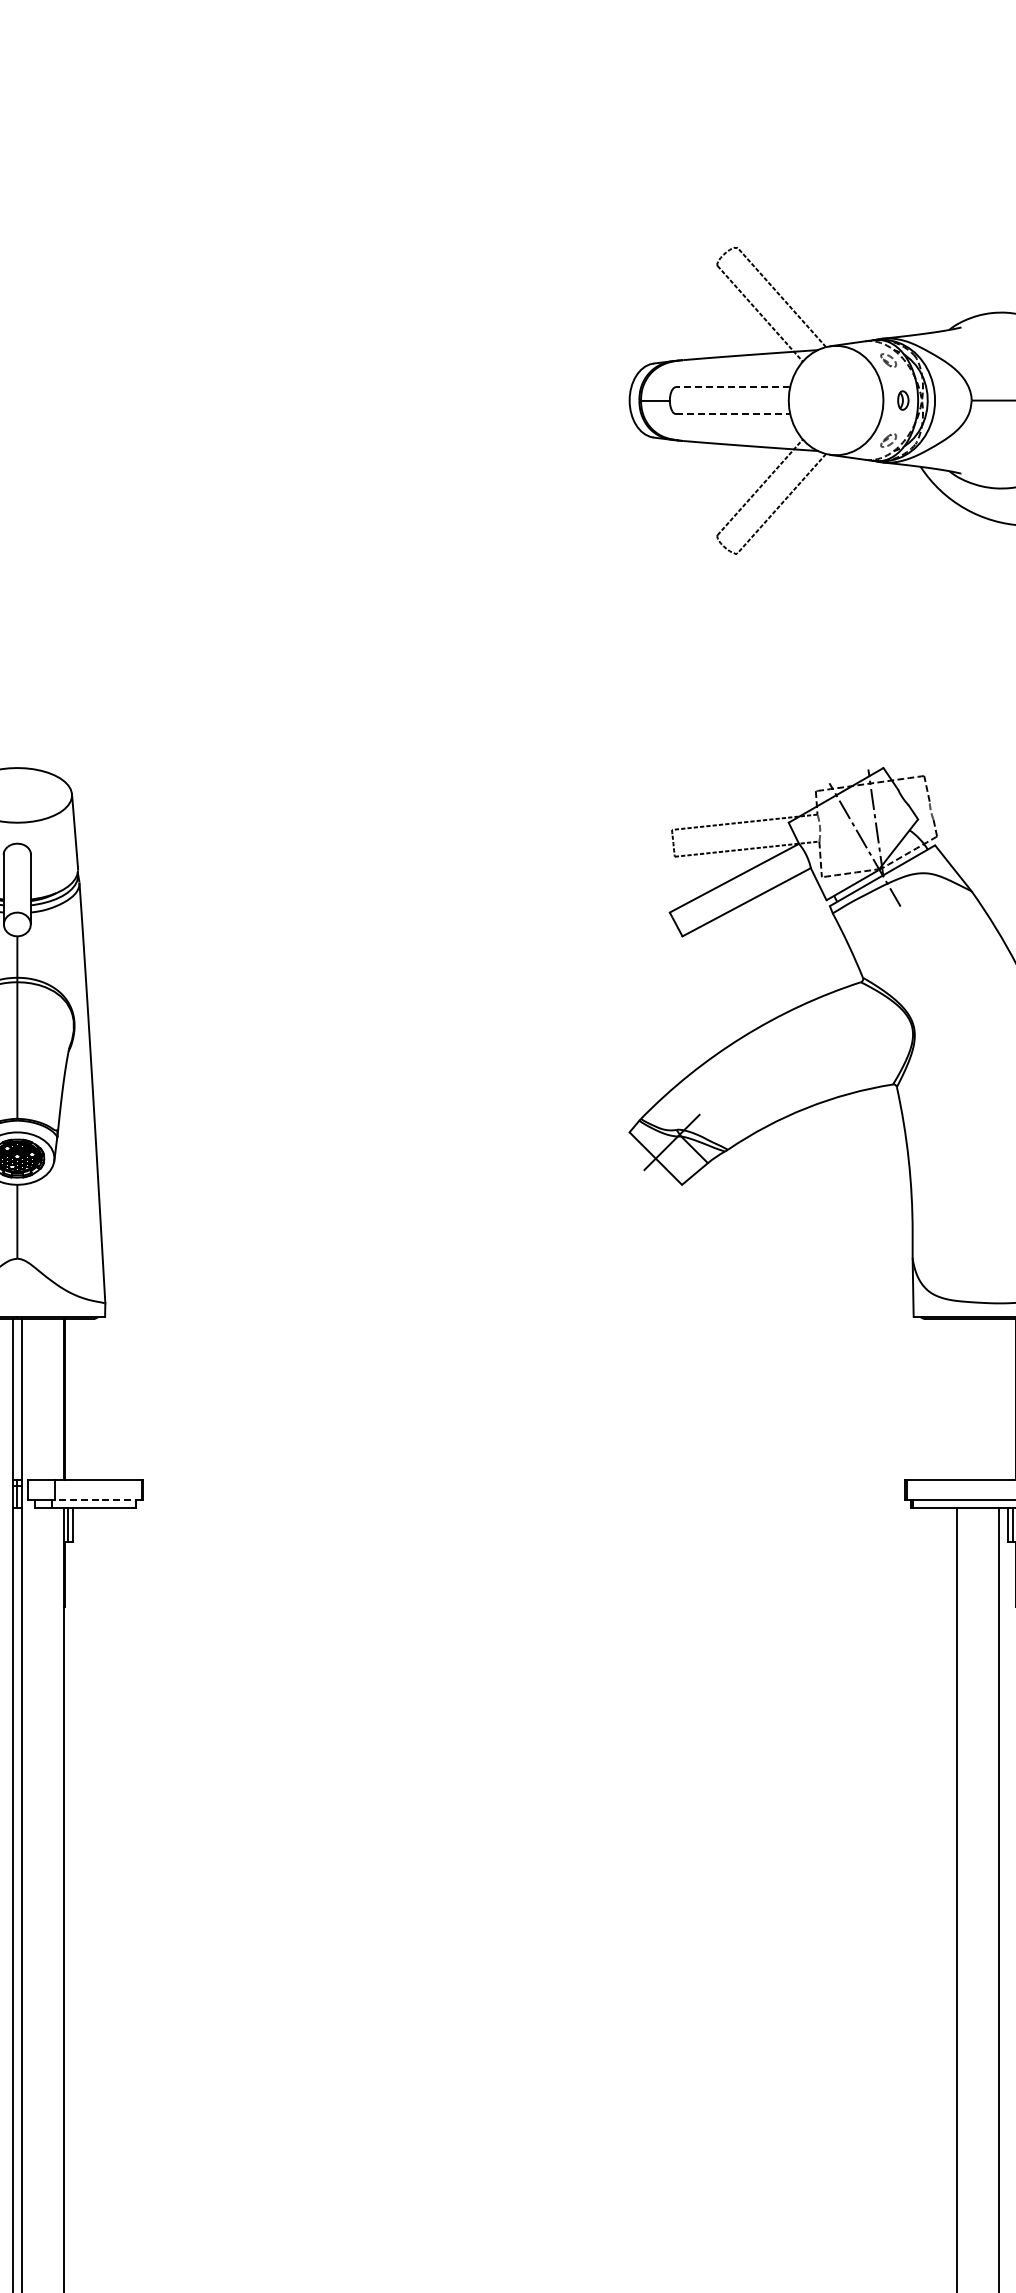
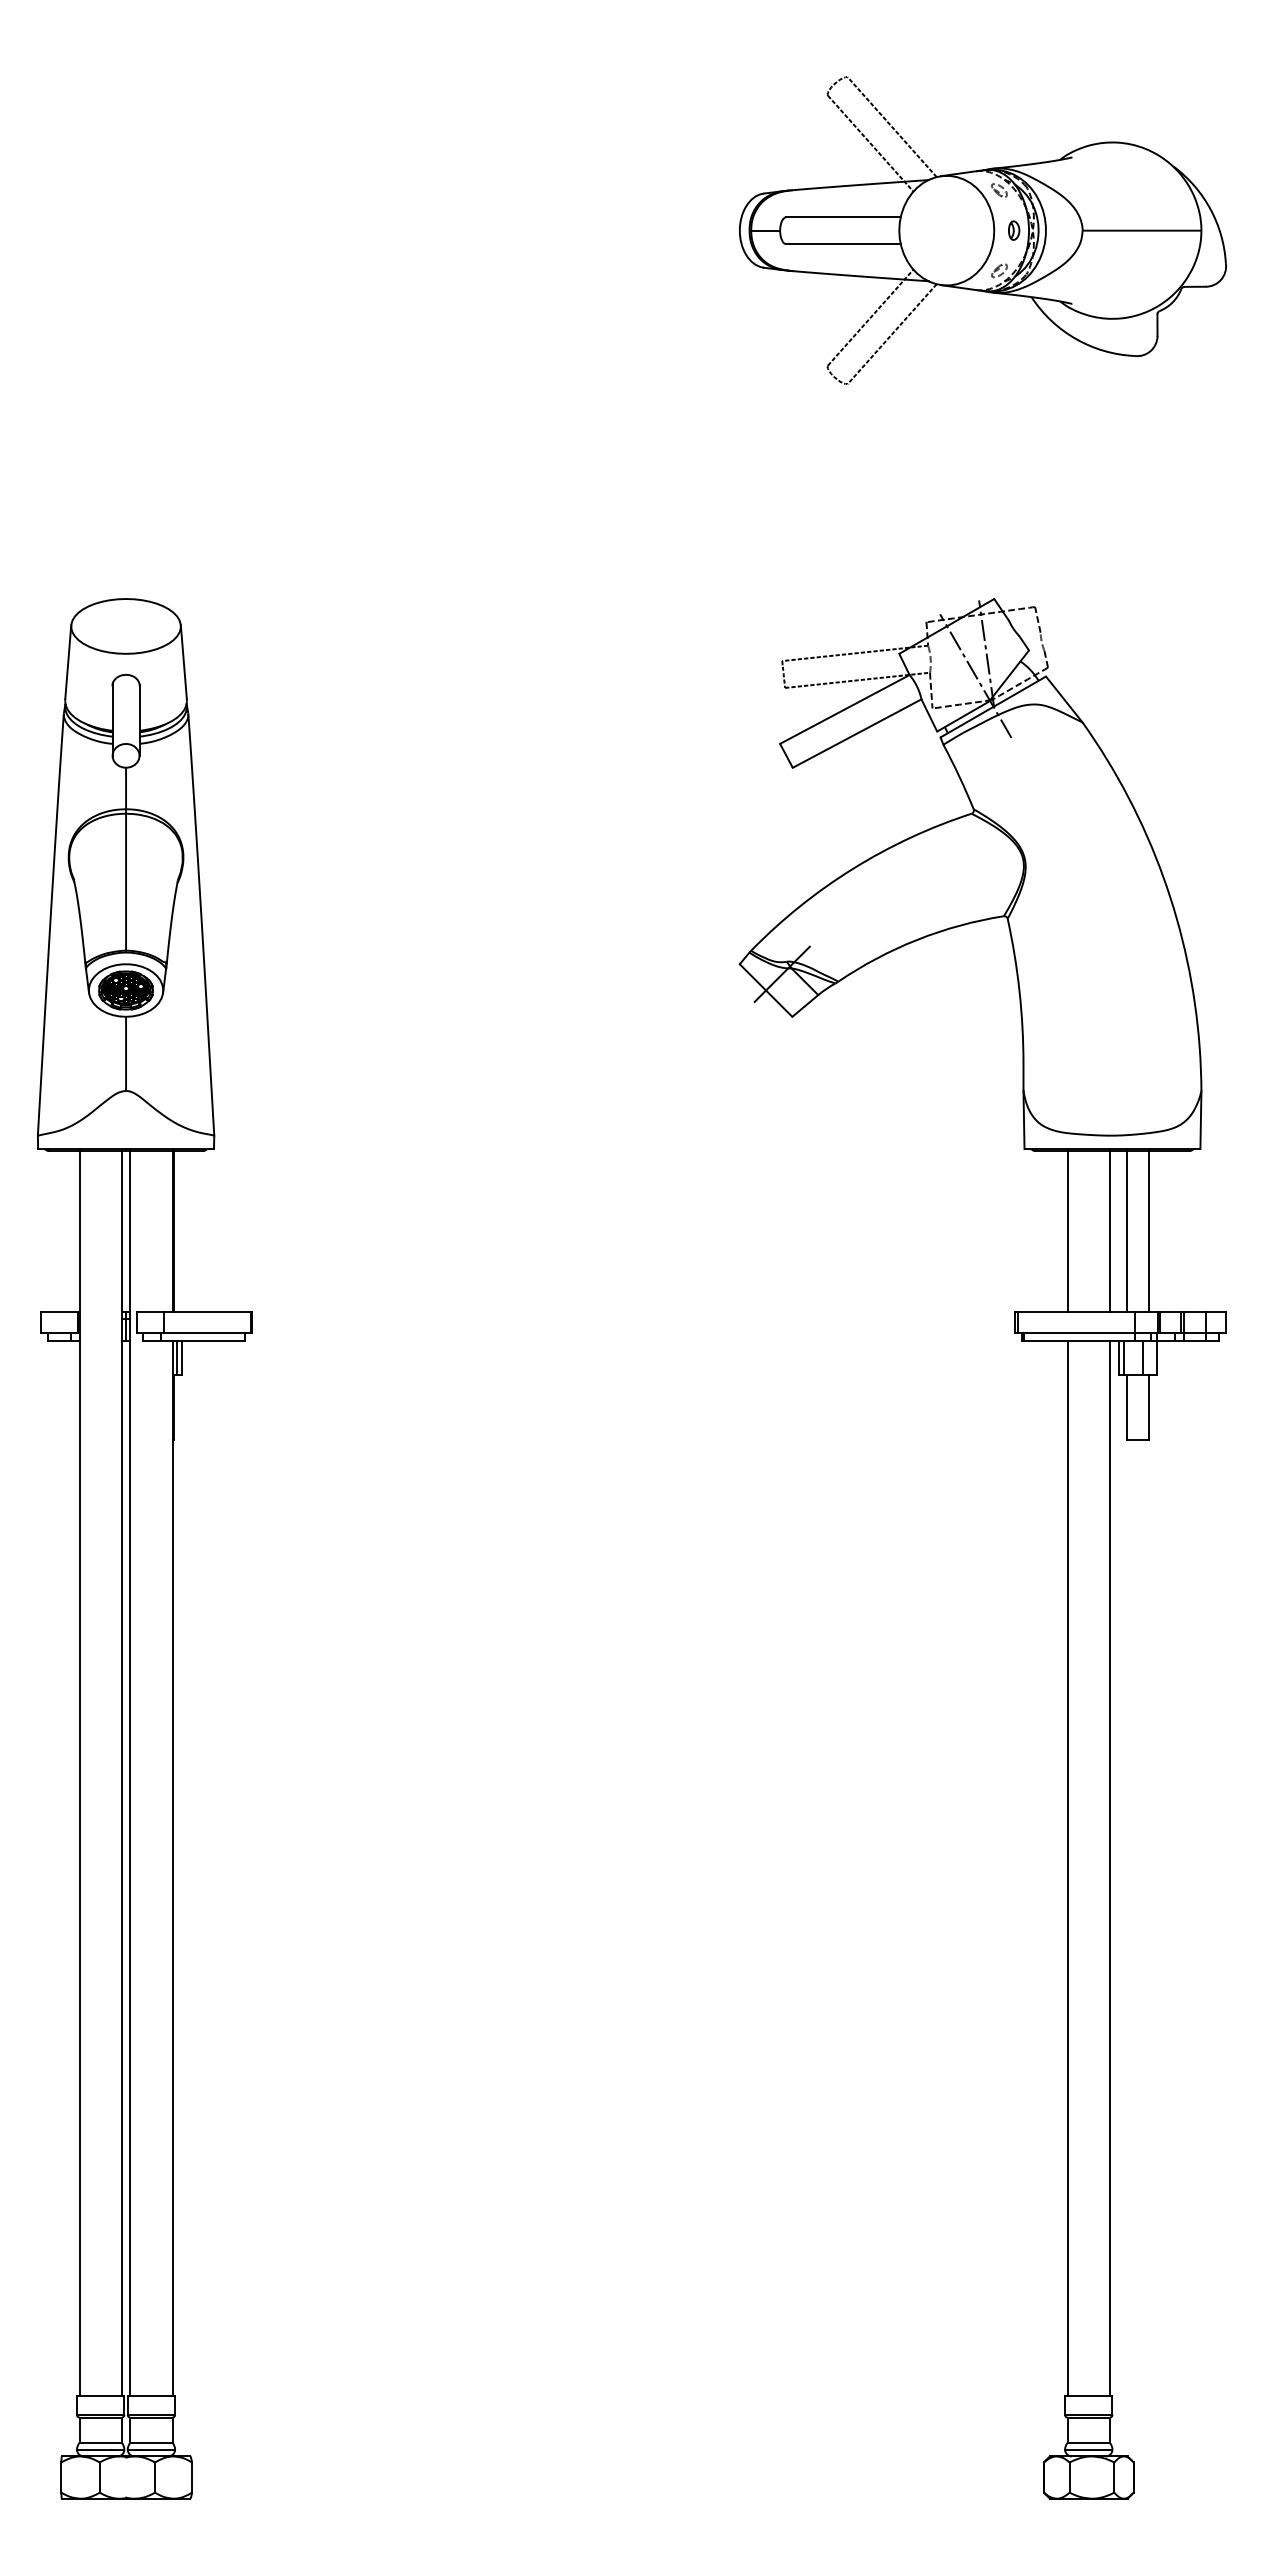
line: (733, 387) -> (843, 217), dashed -> solid
line: (734, 414) -> (844, 244), dashed -> solid
line: (956, 1399) -> (1067, 1231), added
line: (998, 1399) -> (1109, 1231), added
line: (98, 1499) -> (207, 1332), dashed -> solid

